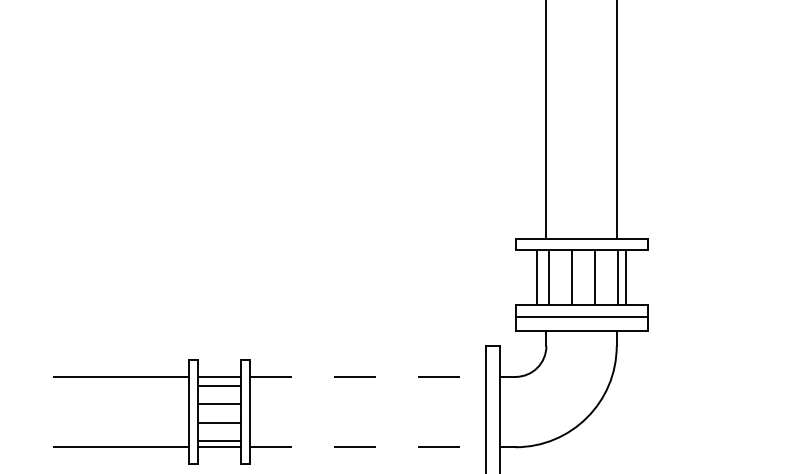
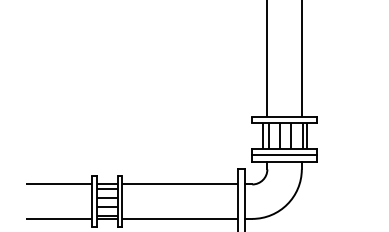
line: (368, 376) -> (180, 184), dashed -> solid
line: (368, 446) -> (180, 218), dashed -> solid

